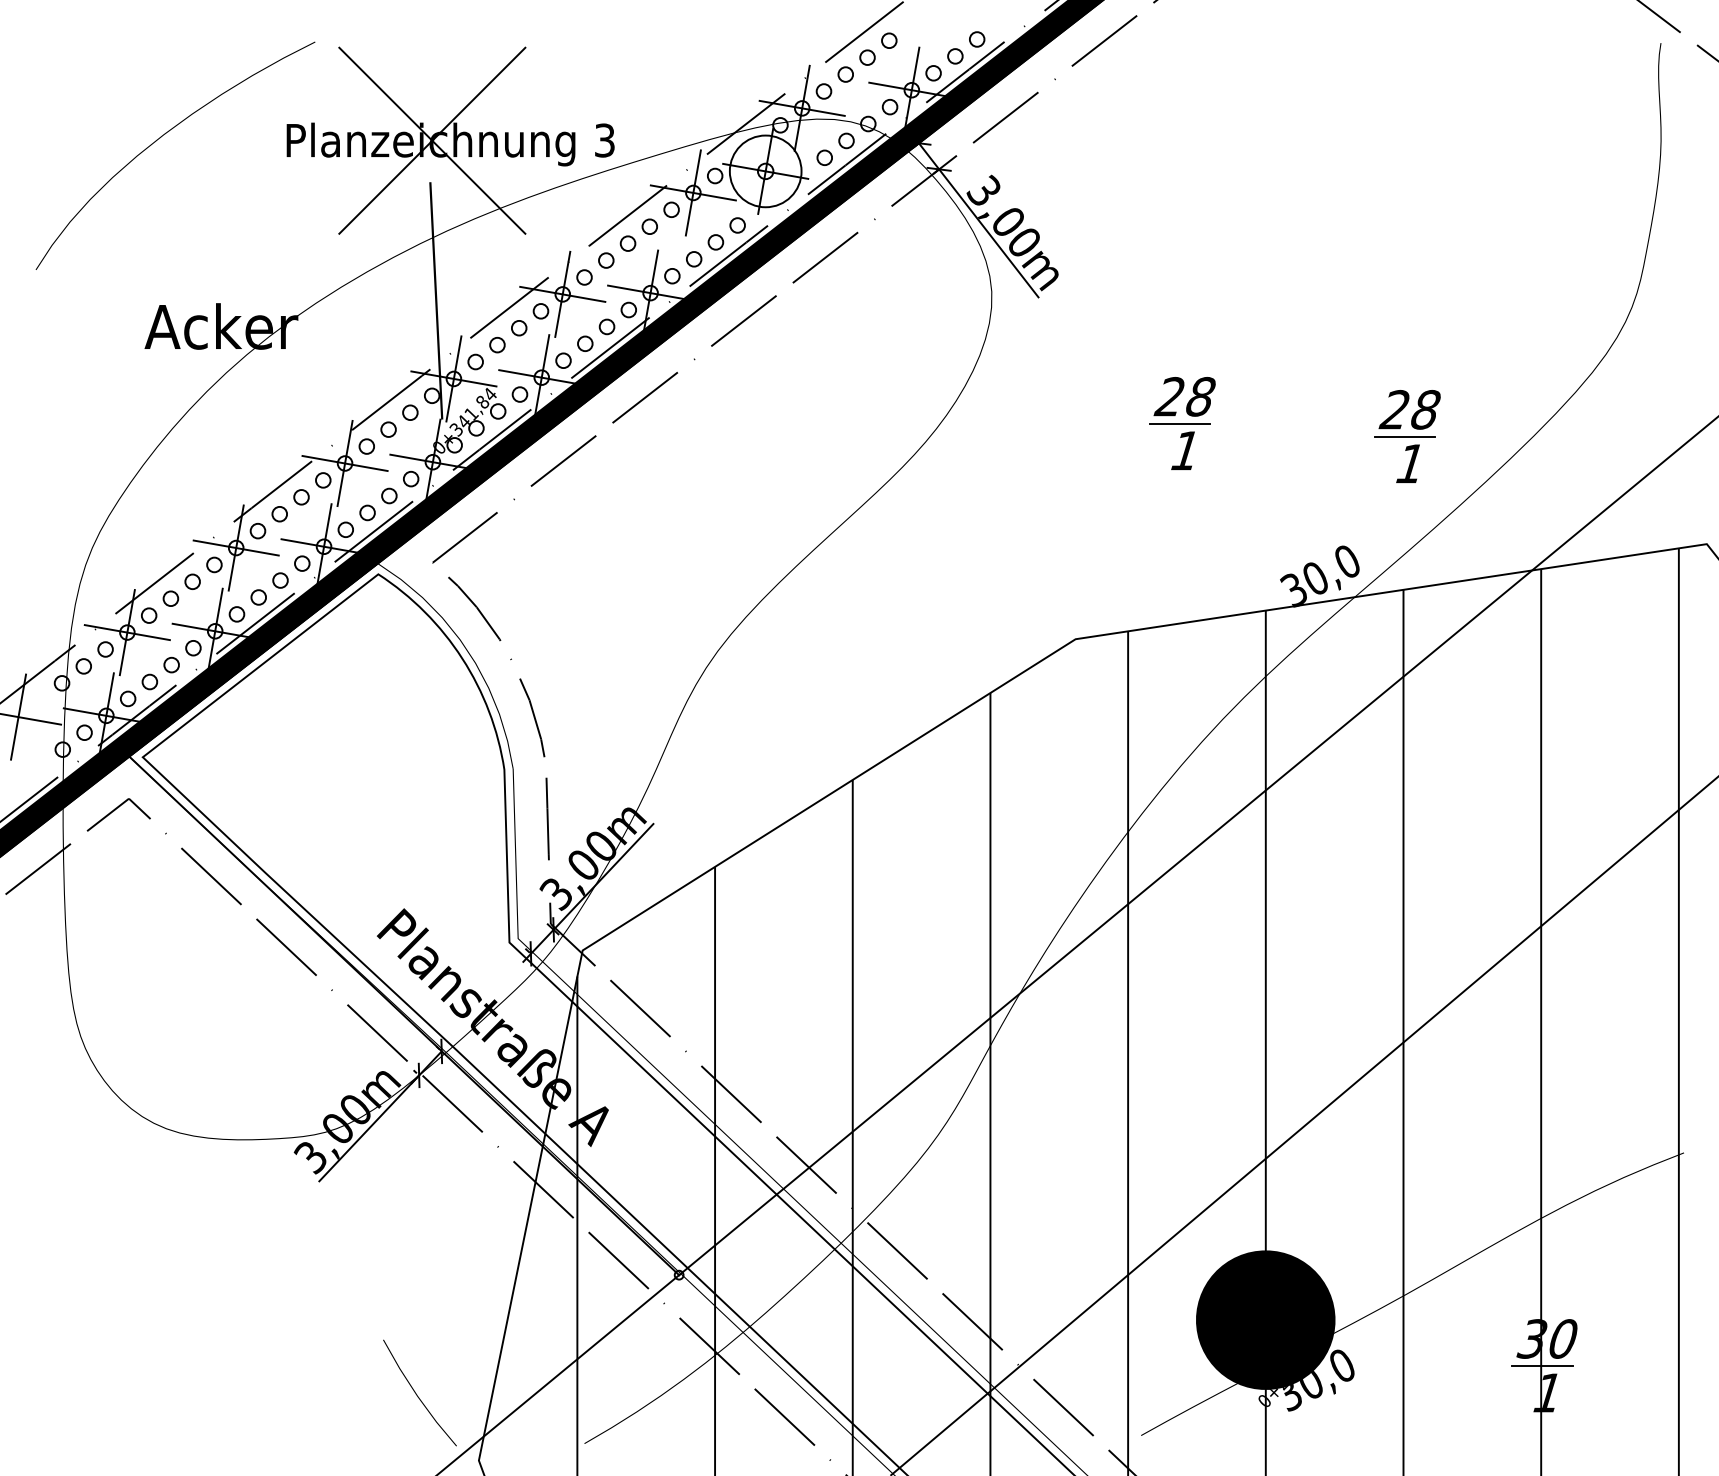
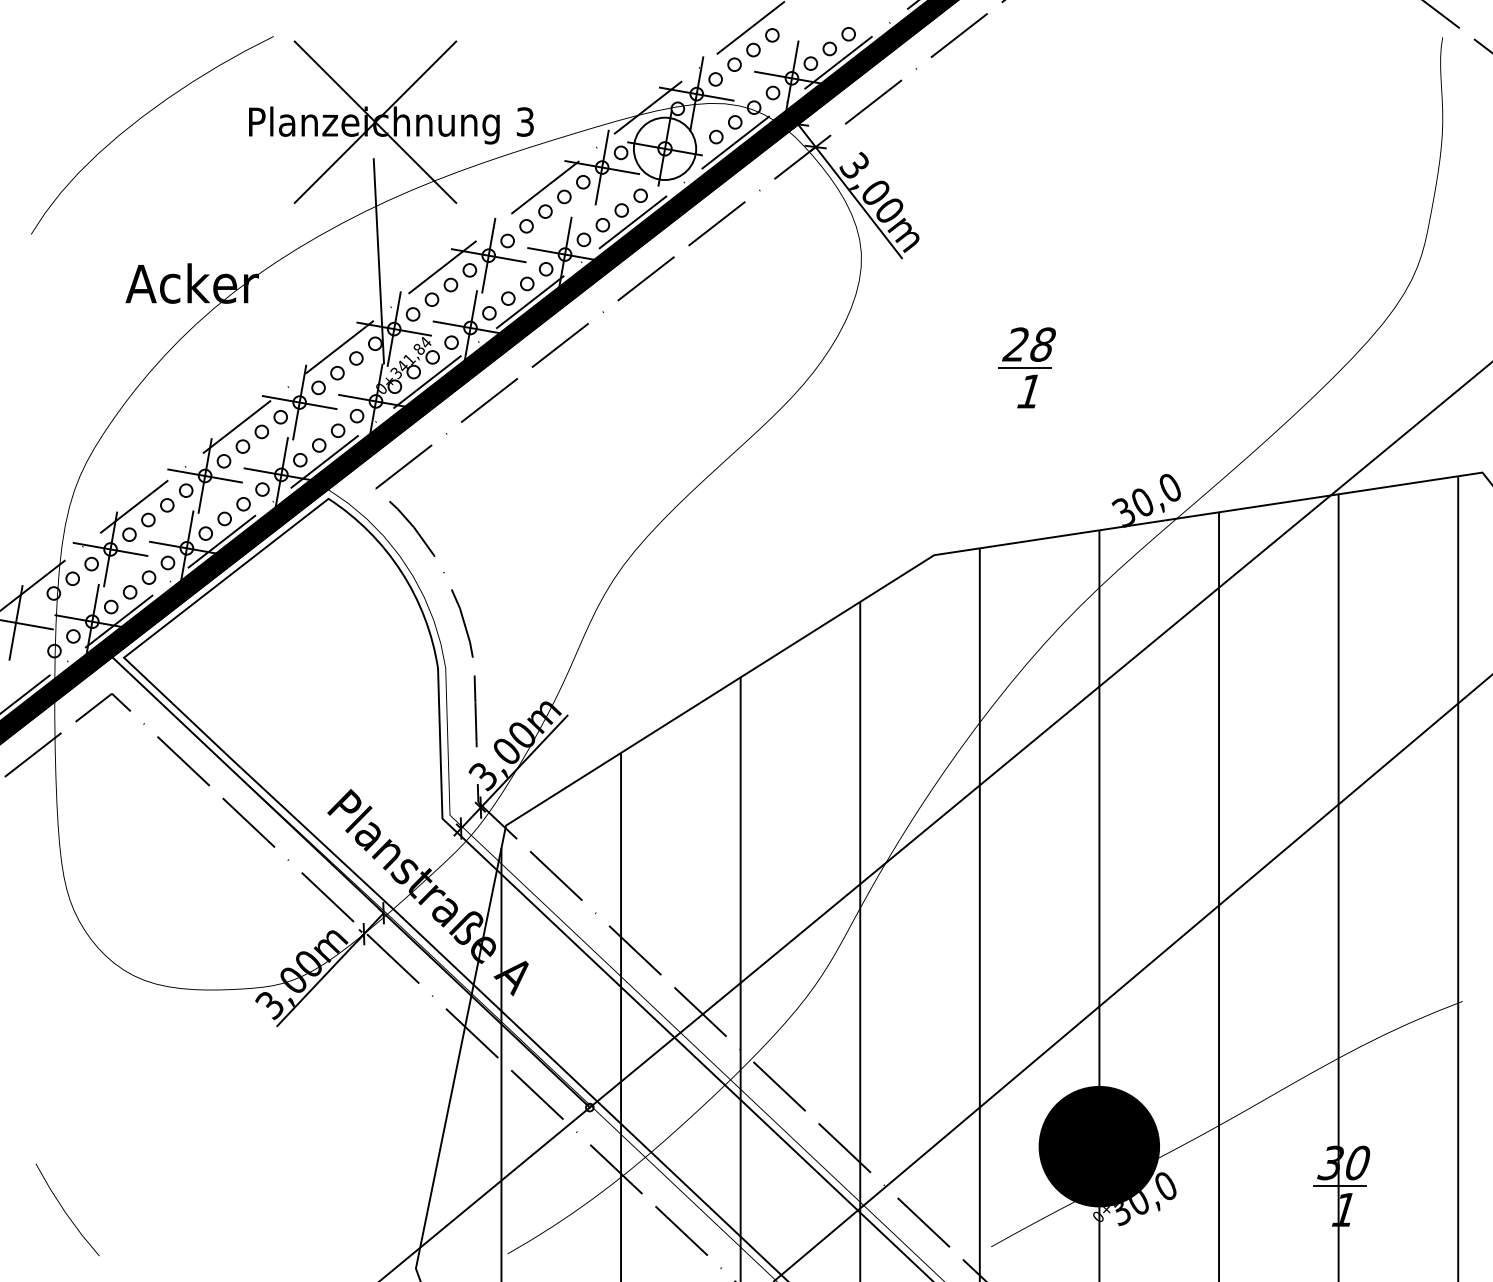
part: (1407, 436) -> (1222, 379), removed
line: (417, 1394) -> (65, 1211), moved

